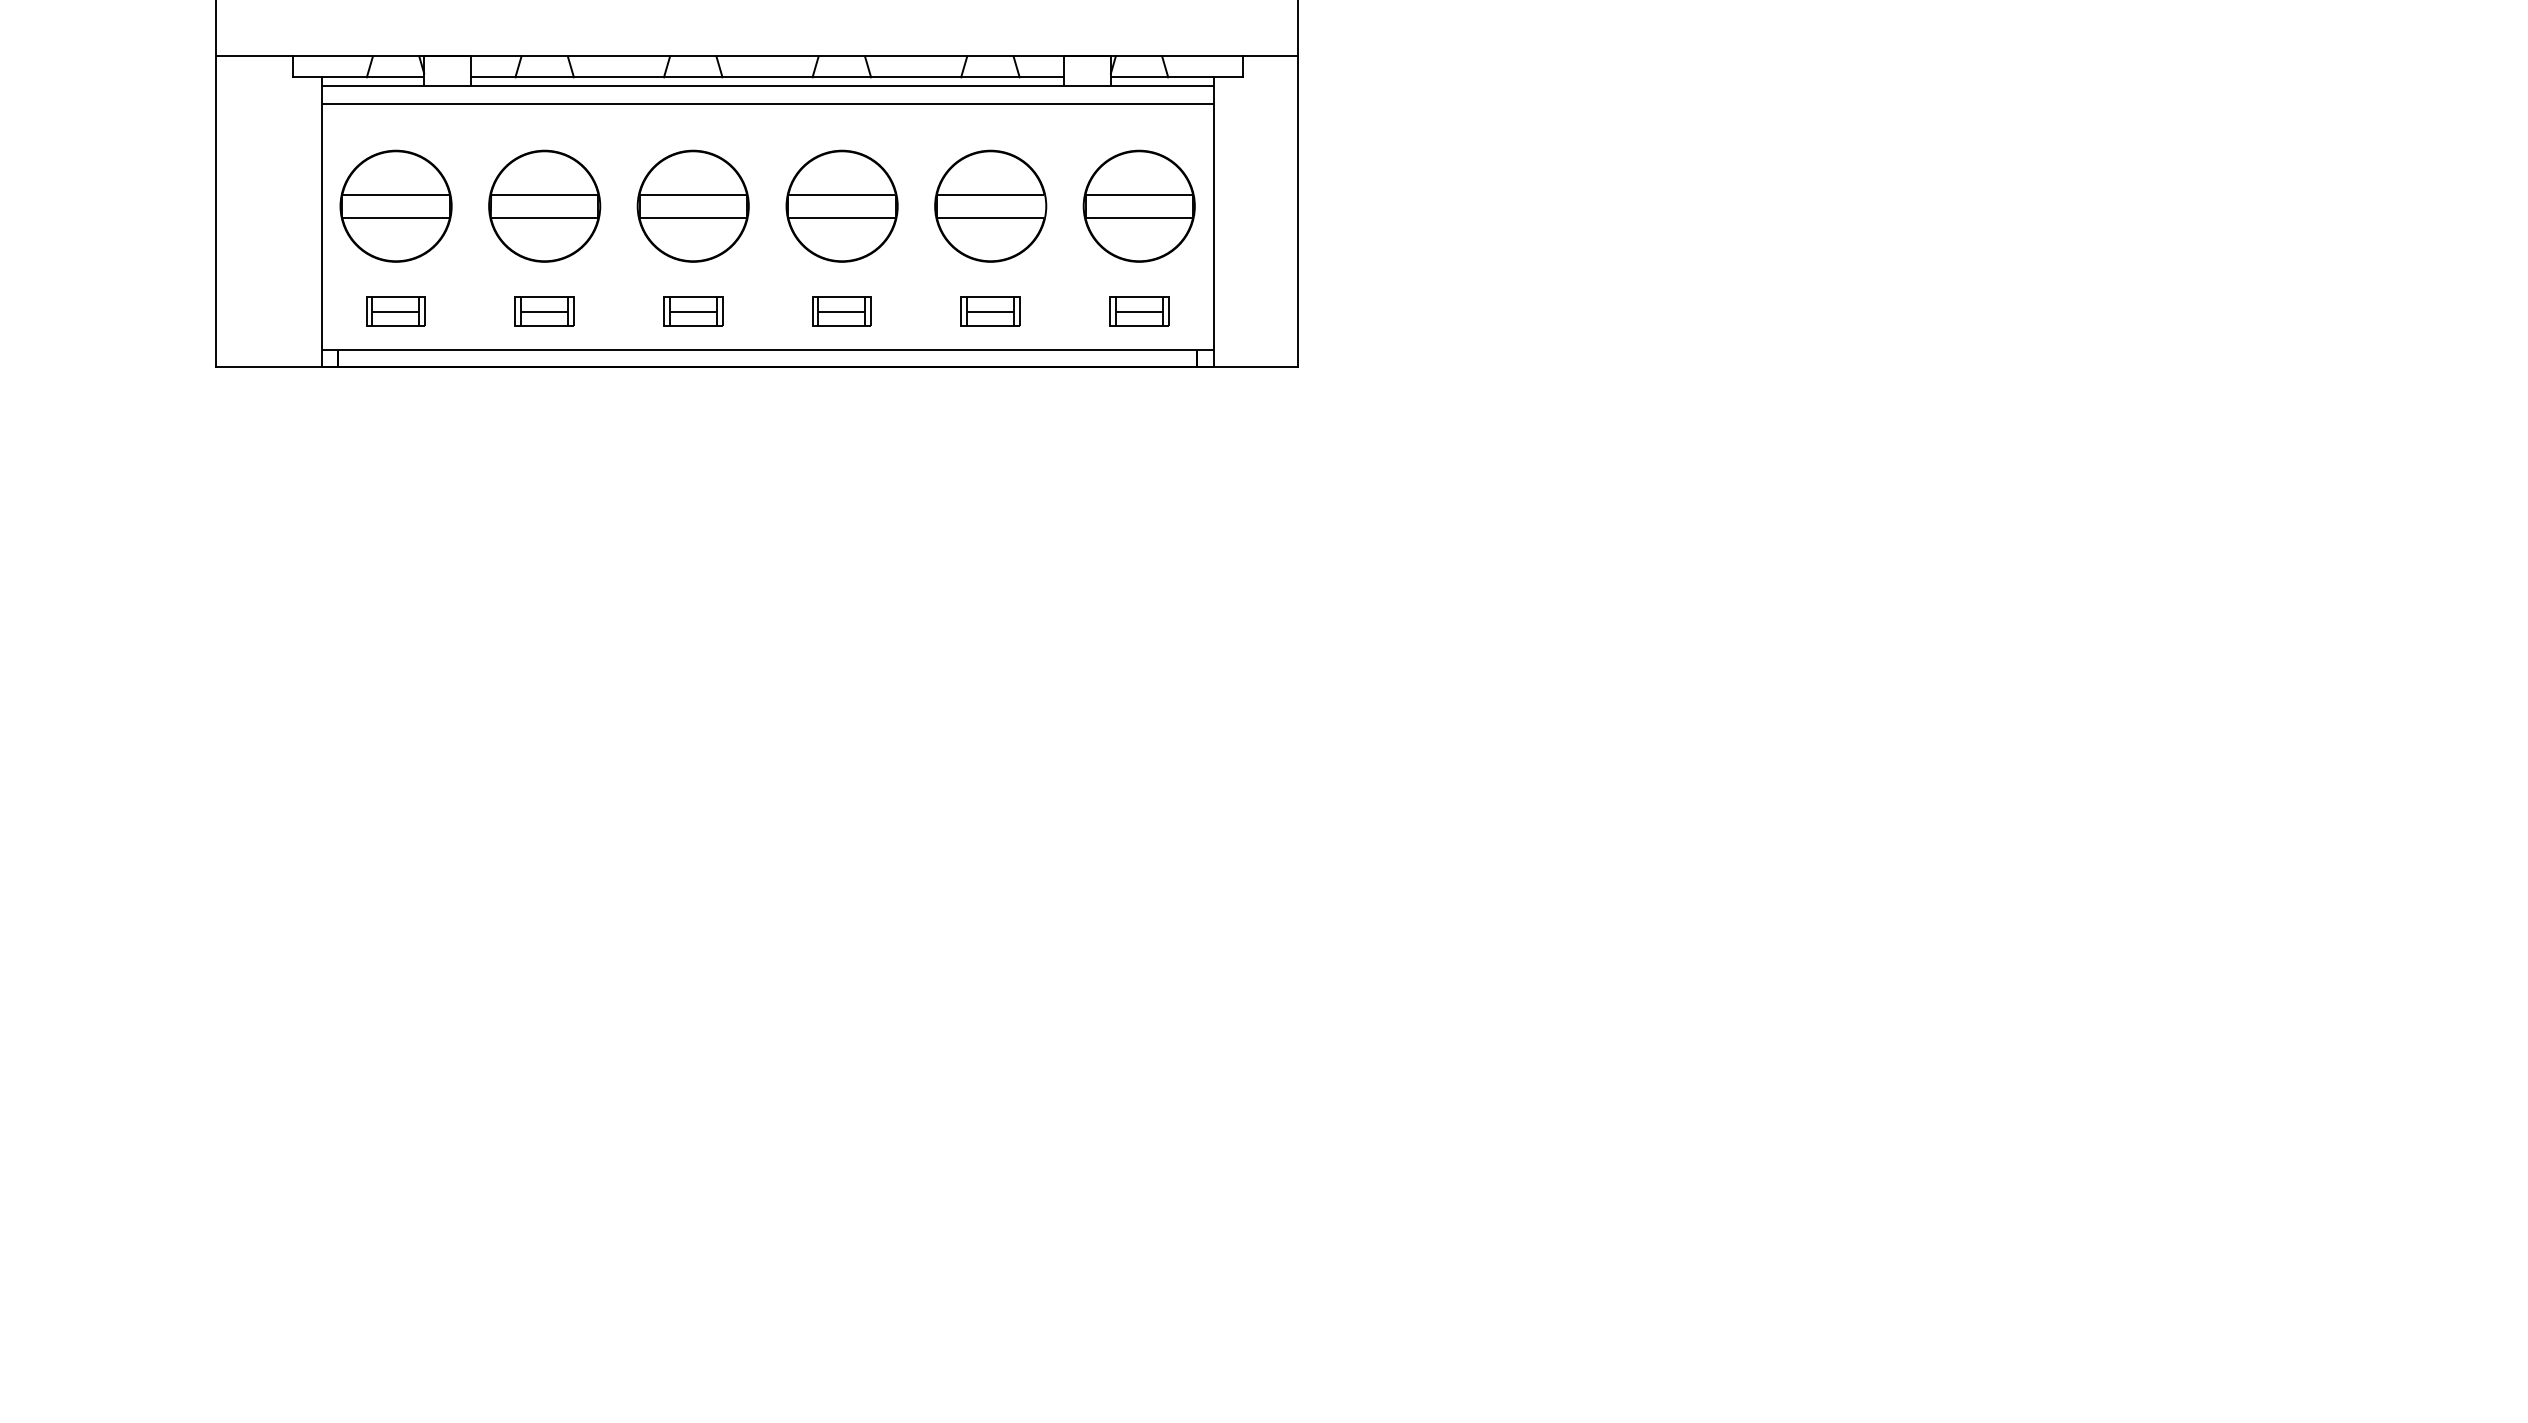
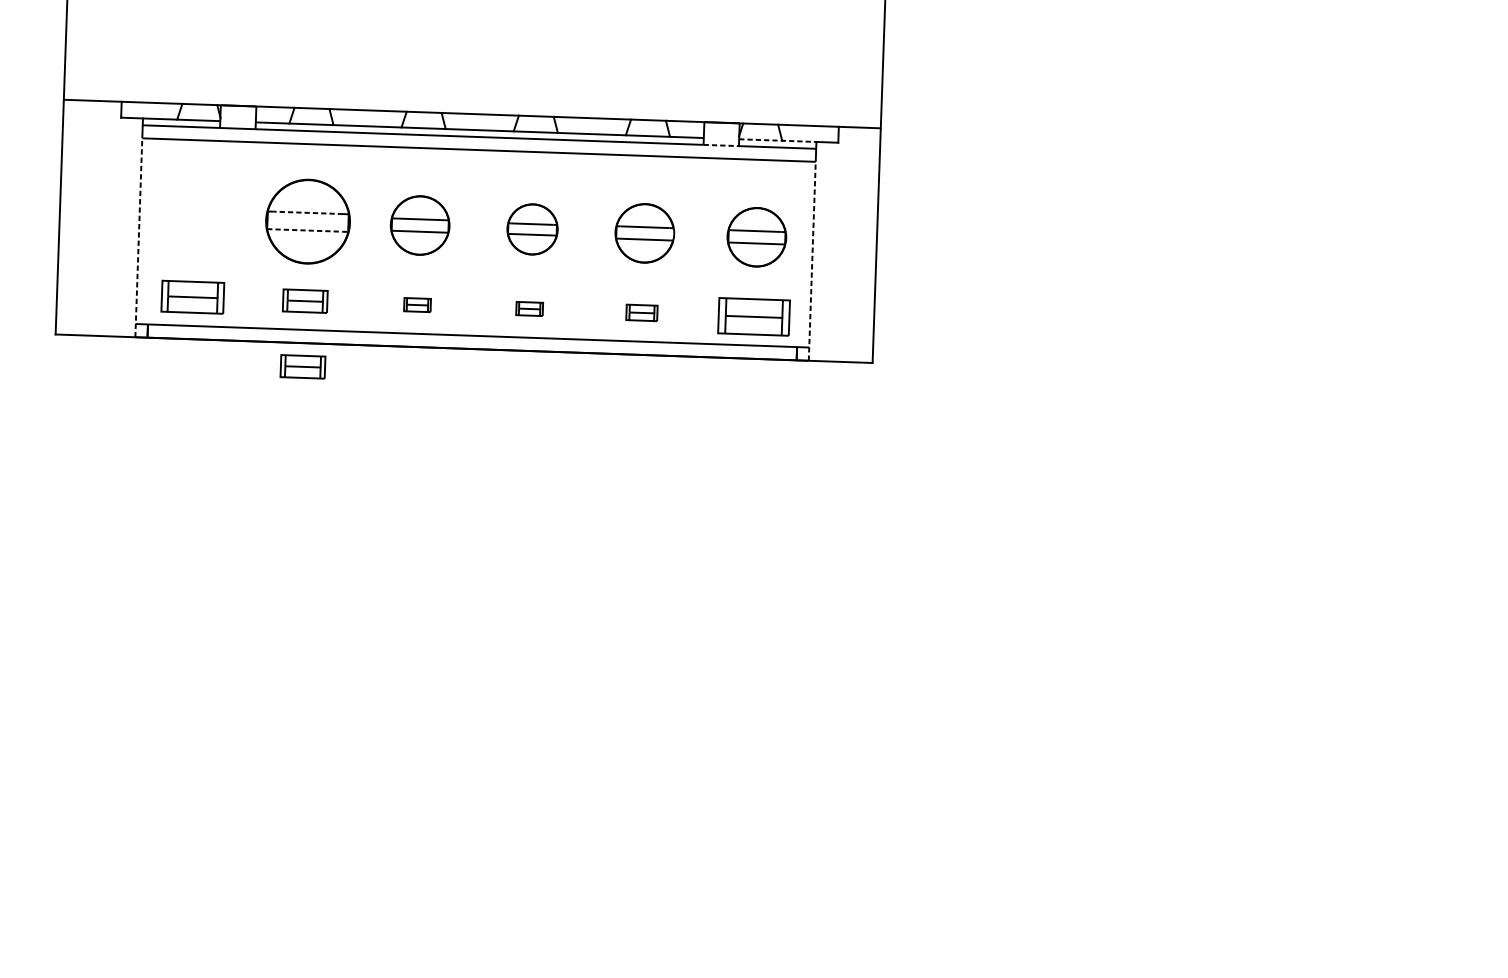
line: (1163, 77) -> (778, 140), solid -> dashed
line: (1088, 86) -> (721, 145), solid -> dashed
line: (544, 194) -> (308, 212), solid -> dashed
part: (395, 205) -> (195, 217), removed
part: (692, 205) -> (419, 225), size x0.7
part: (841, 205) -> (532, 228), size x0.6
part: (990, 205) -> (644, 232), size x0.7
part: (1138, 205) -> (756, 236), size x0.7
line: (545, 217) -> (308, 230), solid -> dashed
line: (321, 235) -> (138, 237), solid -> dashed
line: (1213, 235) -> (812, 261), solid -> dashed
part: (395, 311) -> (192, 297), size x1.4
part: (693, 311) -> (417, 305), size x0.6
part: (841, 311) -> (529, 308), size x0.6
part: (990, 311) -> (641, 312), size x0.7
part: (1139, 311) -> (754, 316), size x1.6
part: (544, 398) -> (302, 366), added

